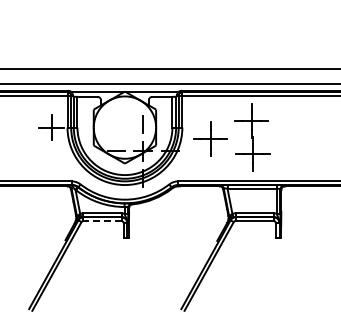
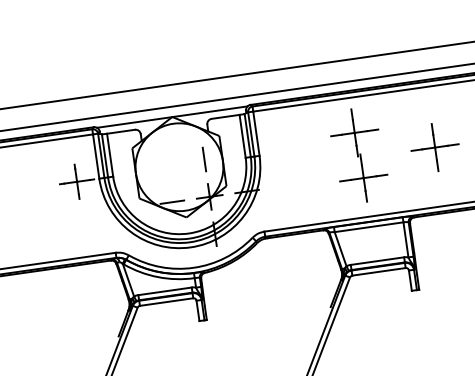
part: (210, 138) -> (434, 146), moved
line: (101, 221) -> (165, 302), dashed -> solid

